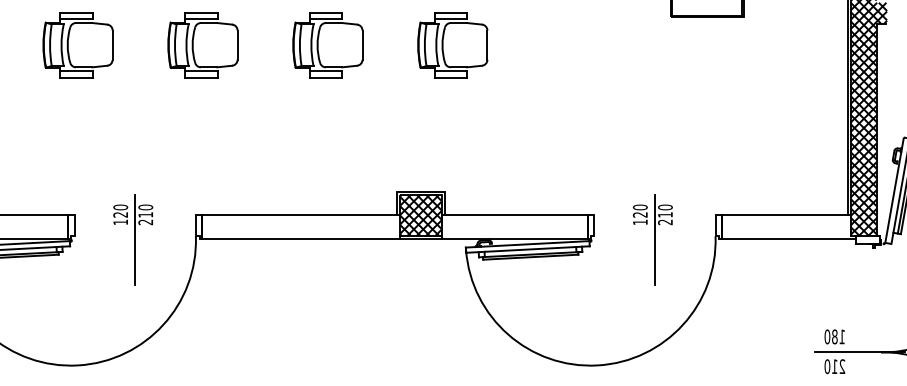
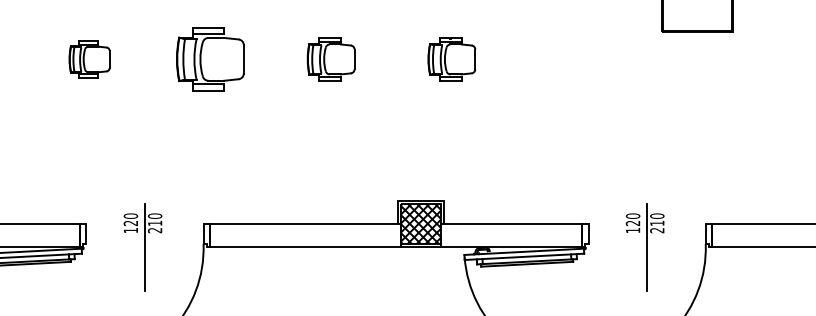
part: (77, 45) -> (89, 59), size x0.6
part: (327, 45) -> (330, 59), size x0.7
part: (452, 45) -> (451, 59), size x0.7

